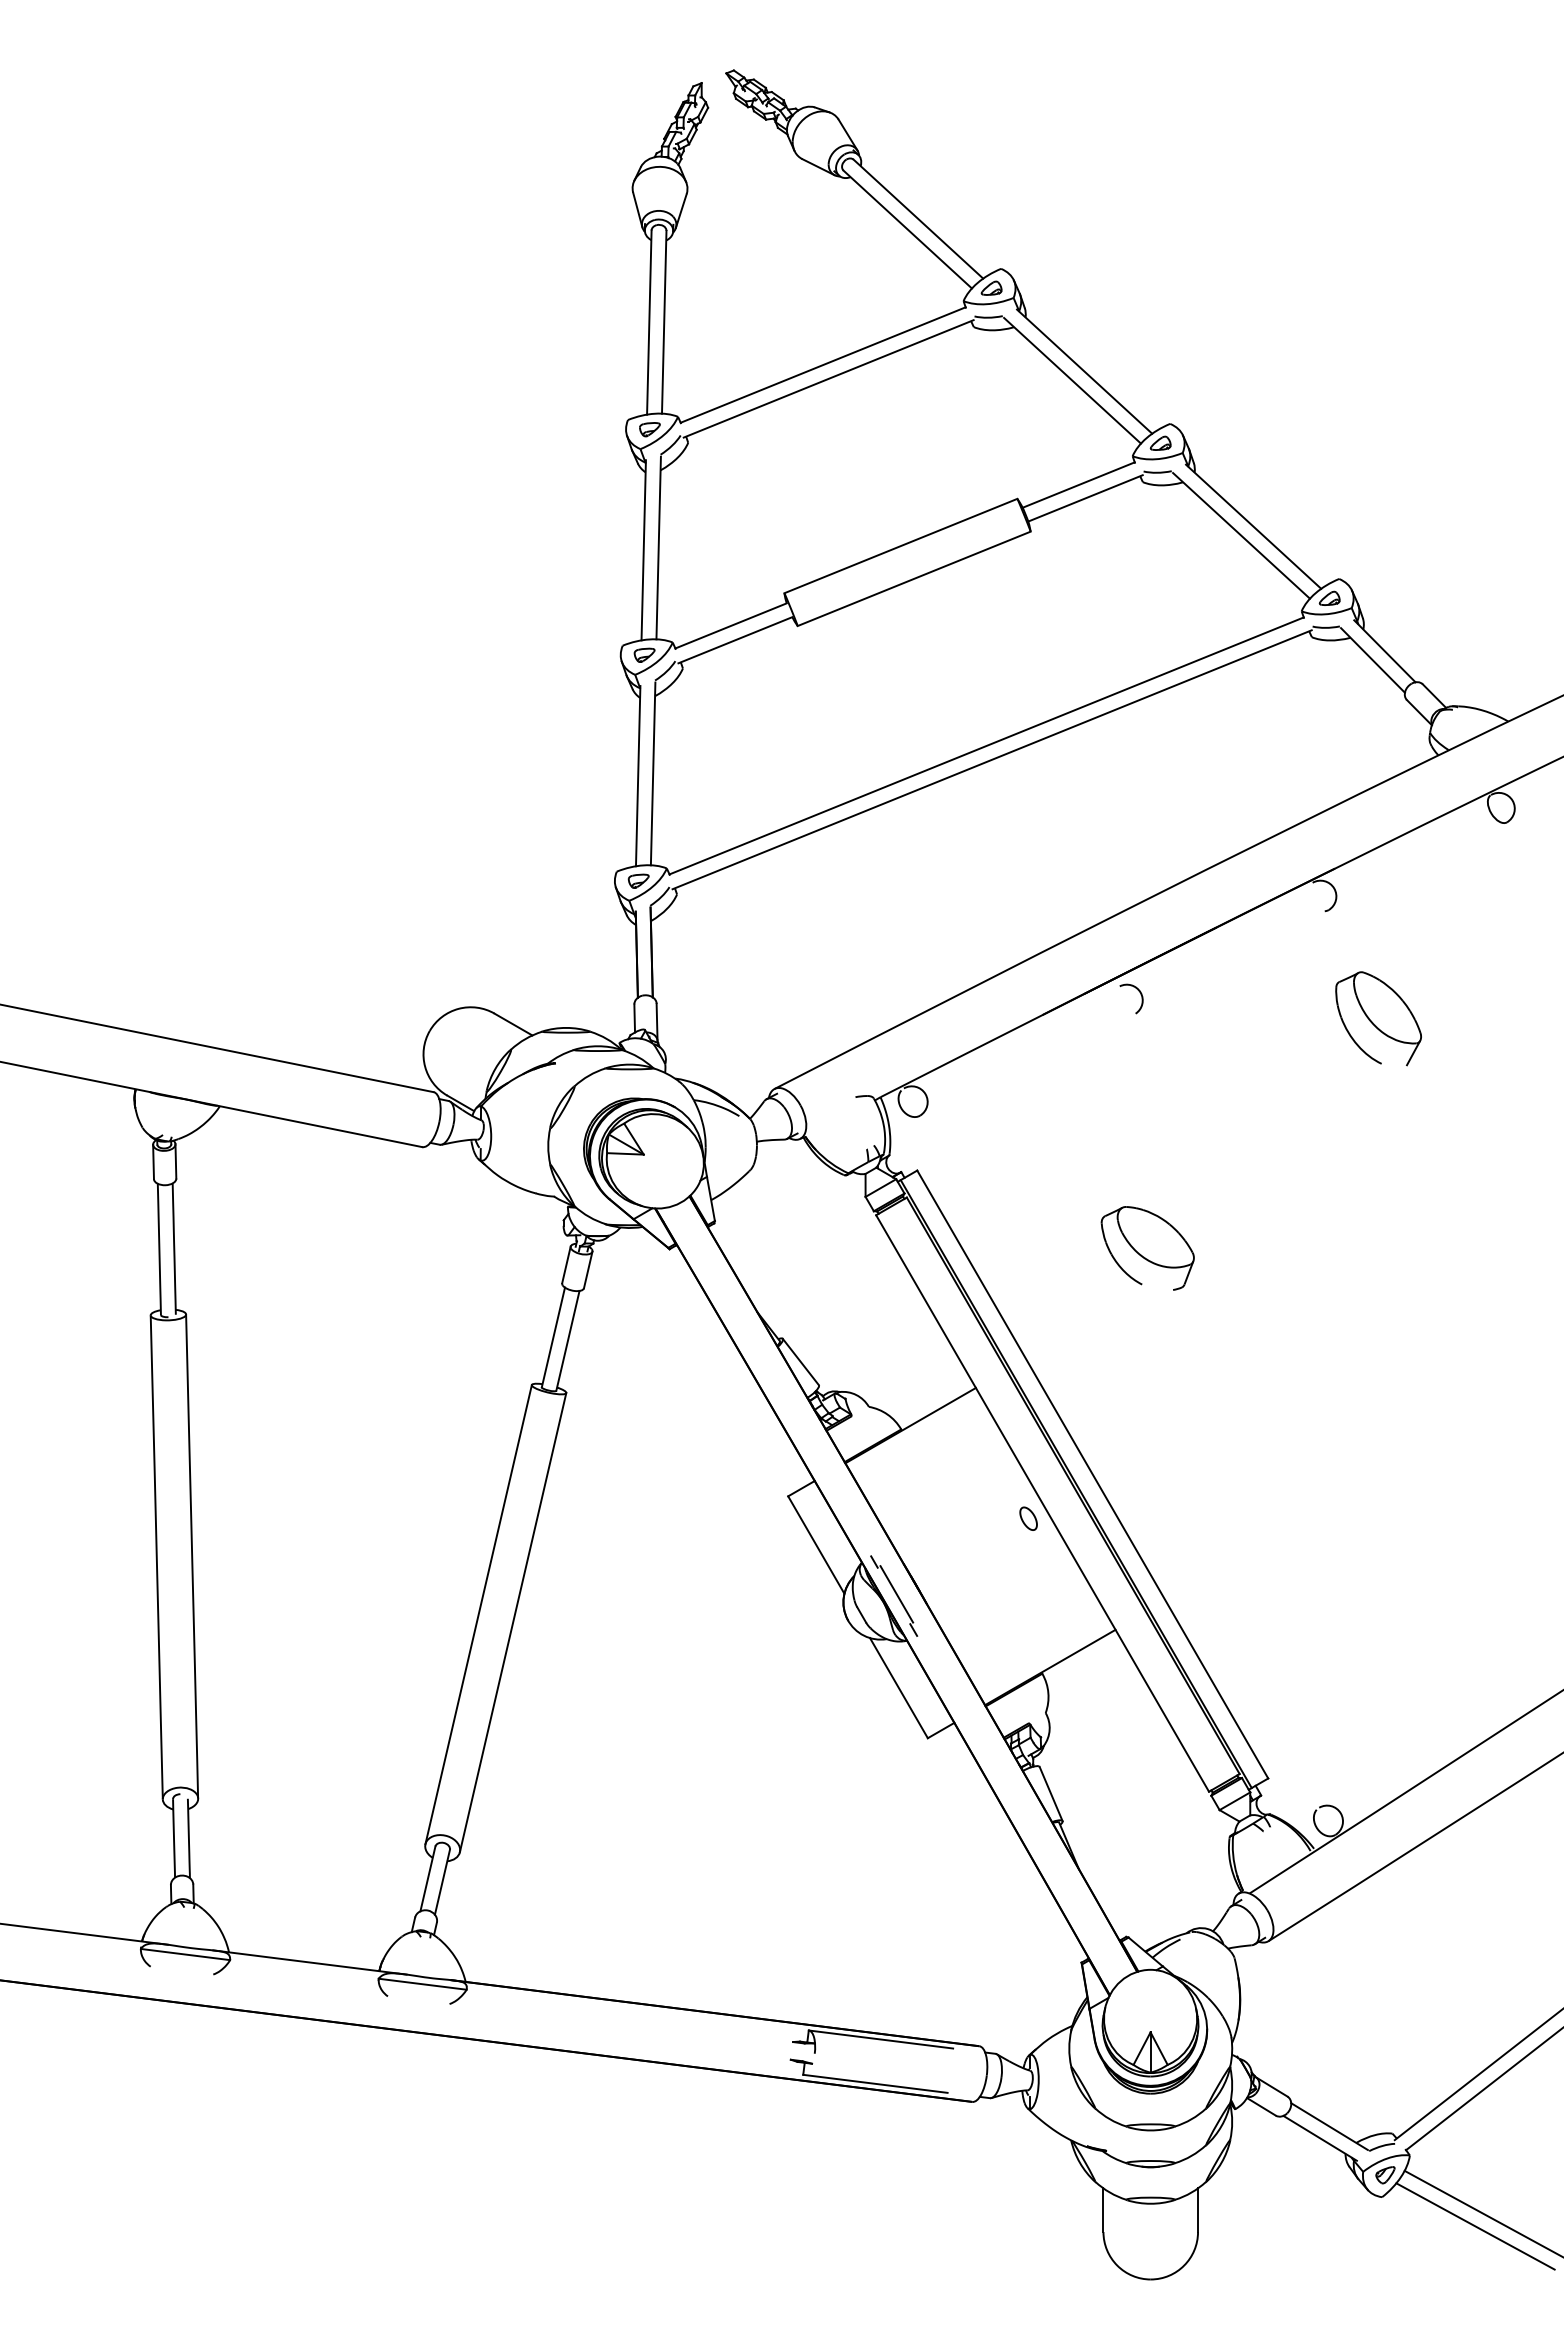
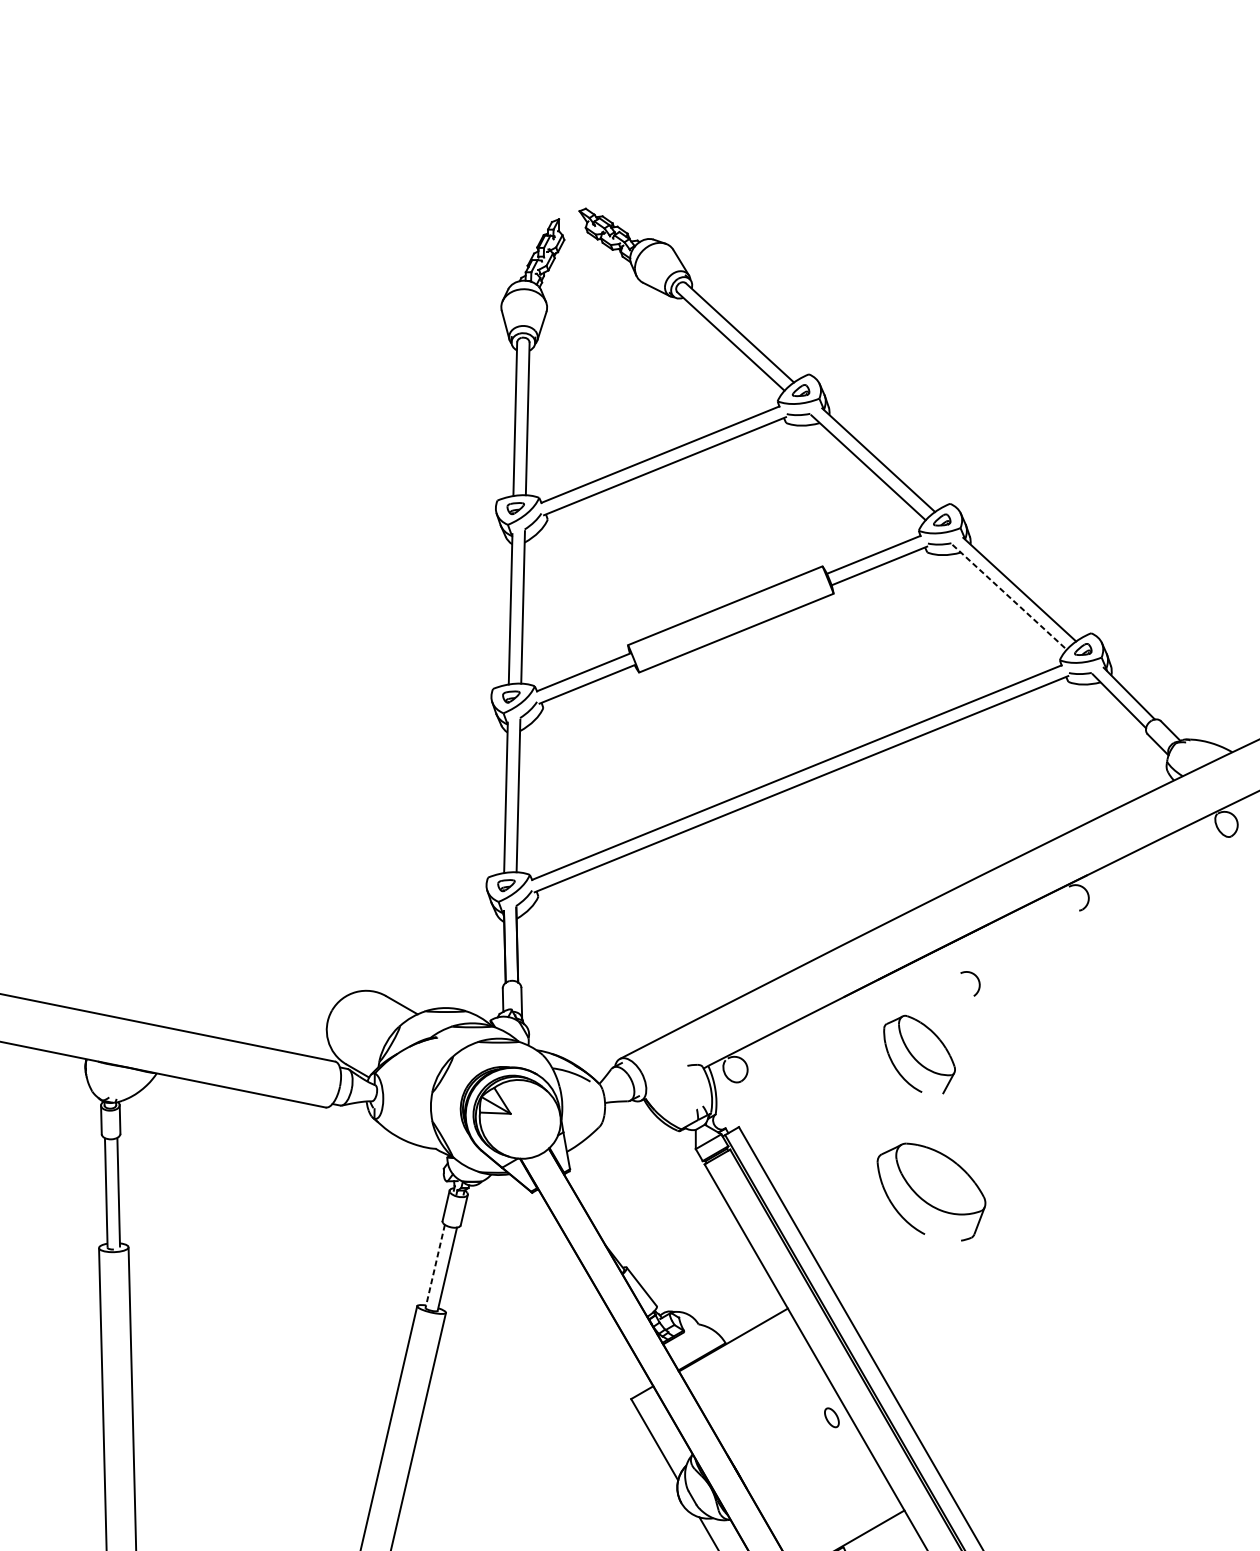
line: (1241, 535) -> (1009, 596), solid -> dashed
arc: (1140, 994) -> (977, 980), moved
part: (1378, 1018) -> (919, 1054), moved
part: (1147, 1248) -> (931, 1192), size x1.4
line: (553, 1337) -> (435, 1266), solid -> dashed
part: (894, 1595) -> (719, 1481), removed

